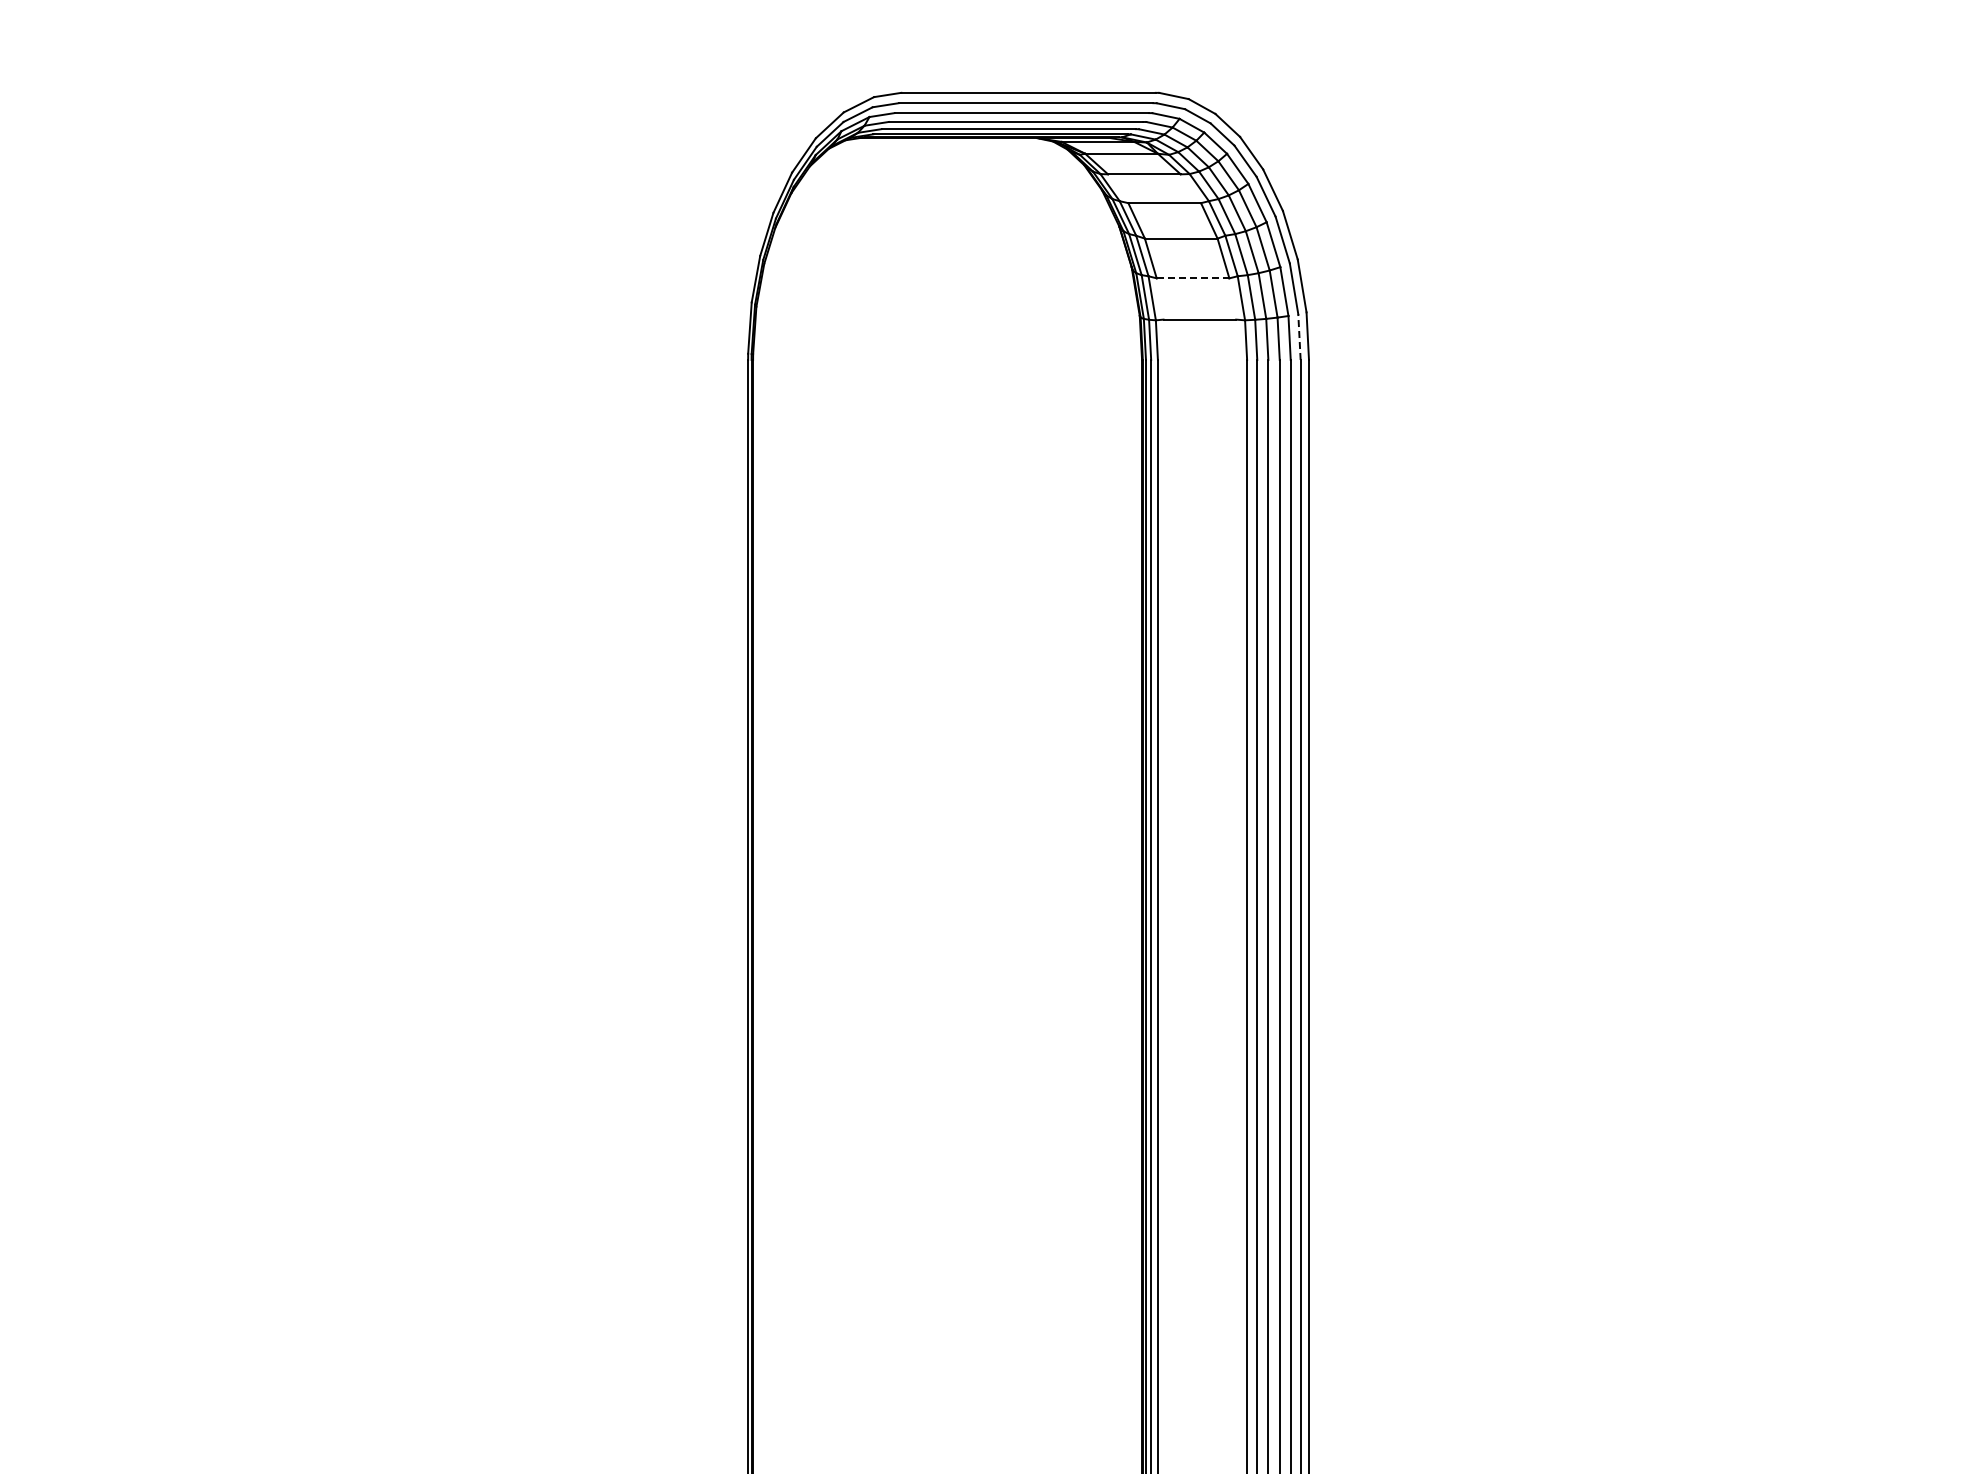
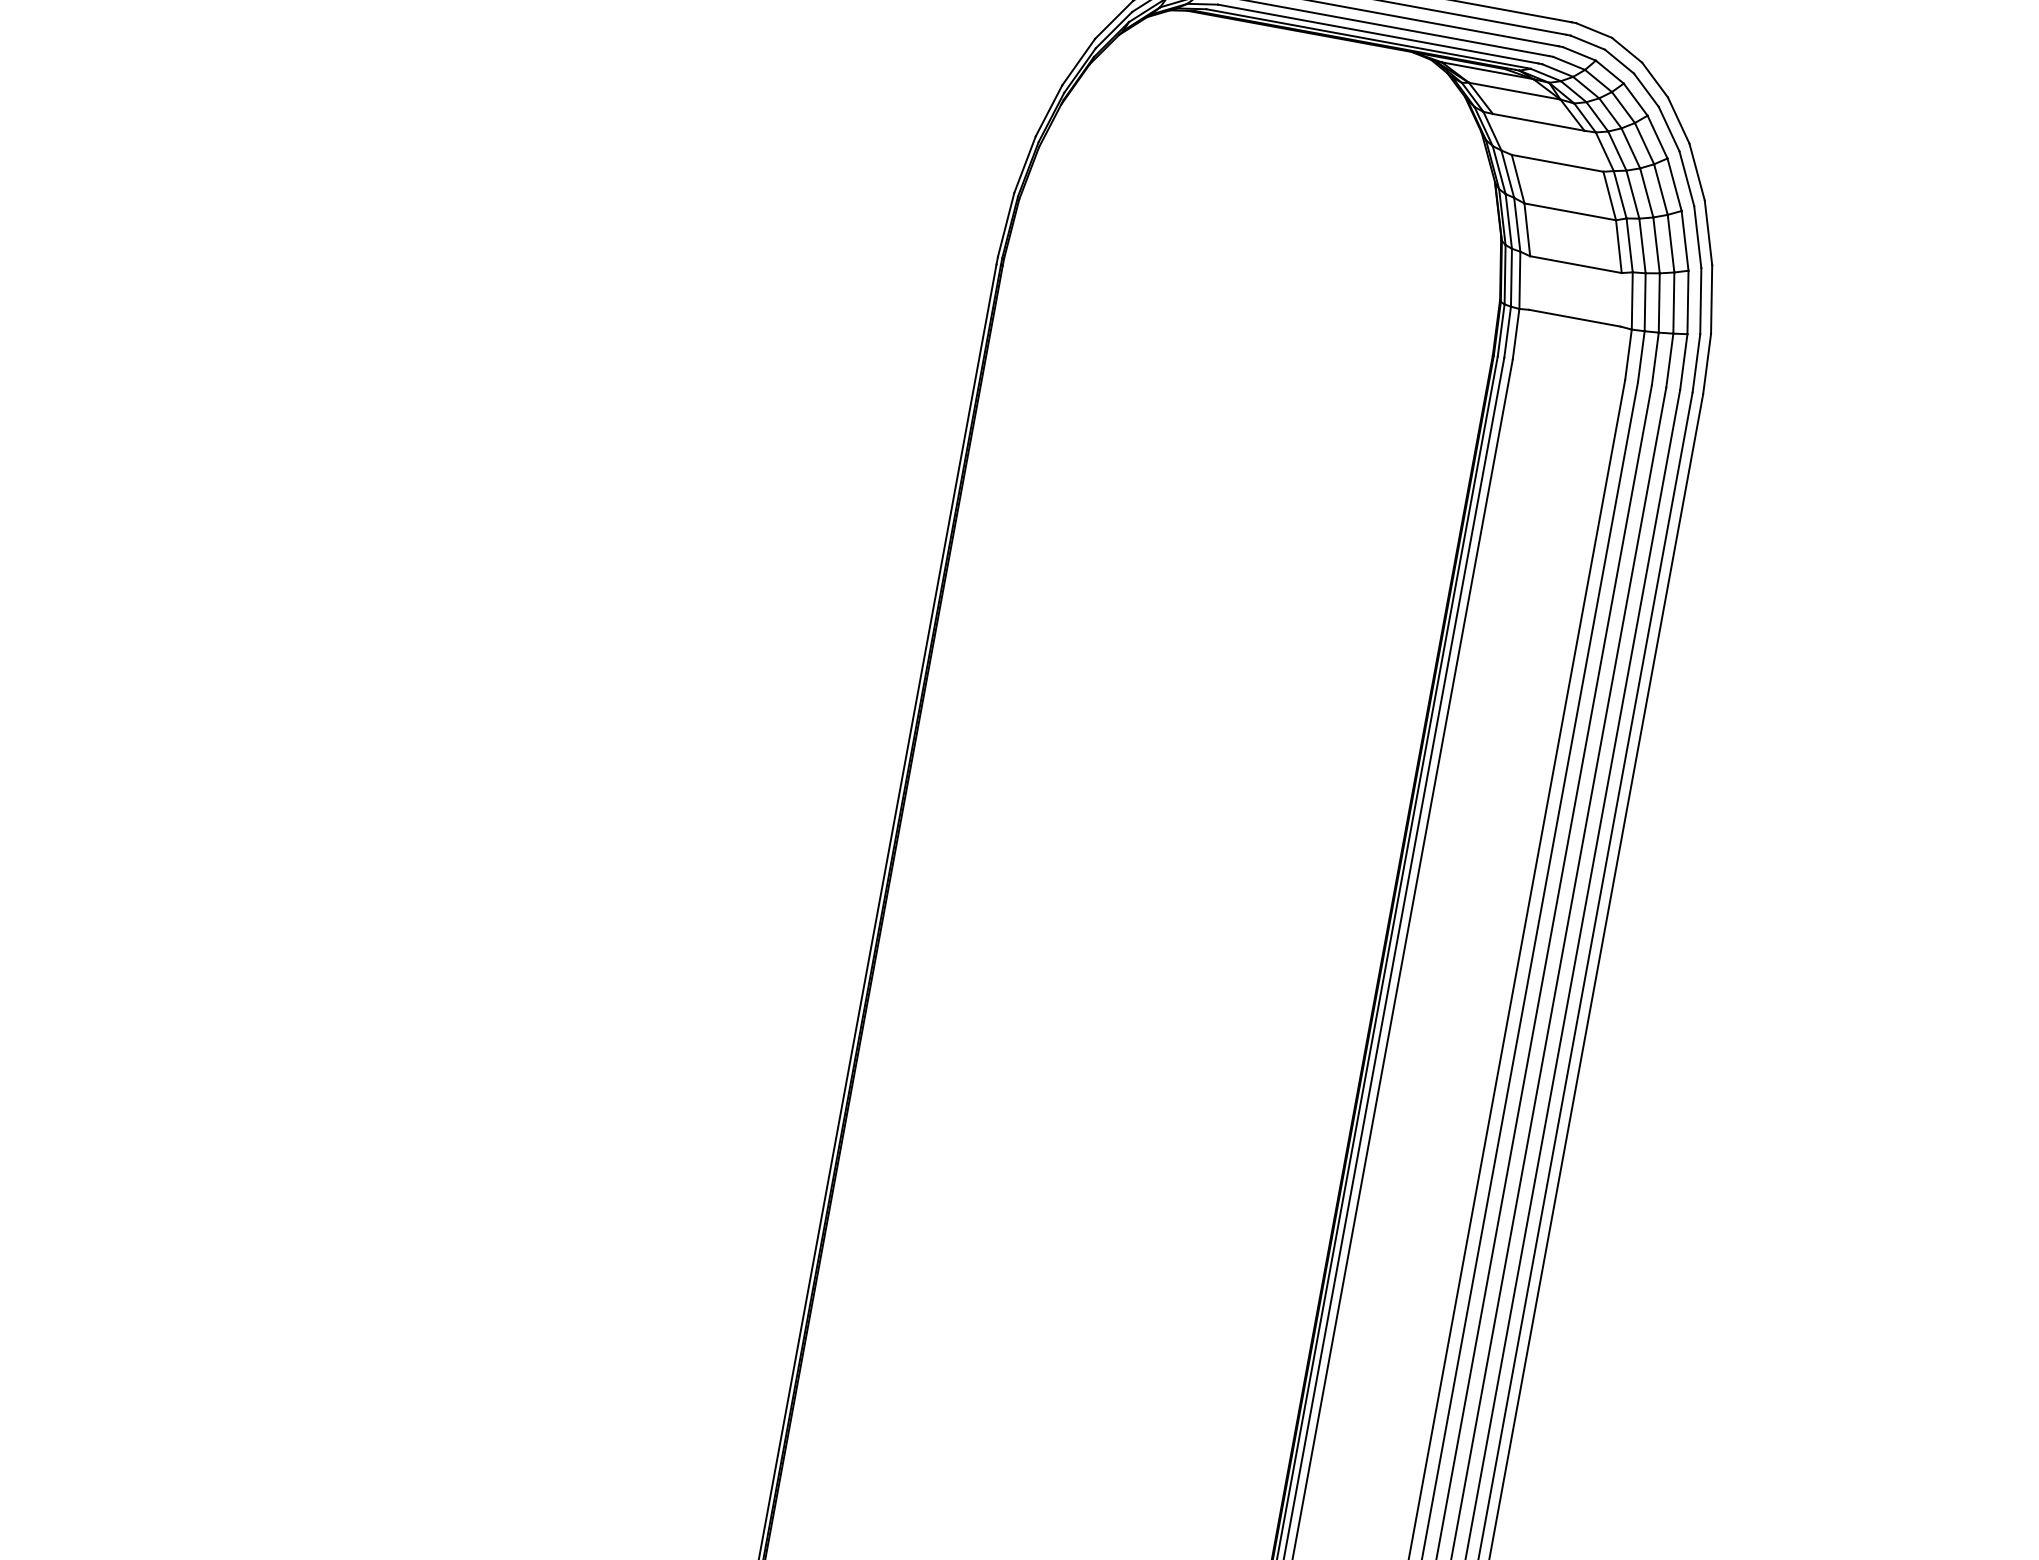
line: (1193, 278) -> (1576, 264), dashed -> solid
line: (1299, 337) -> (1696, 363), dashed -> solid

